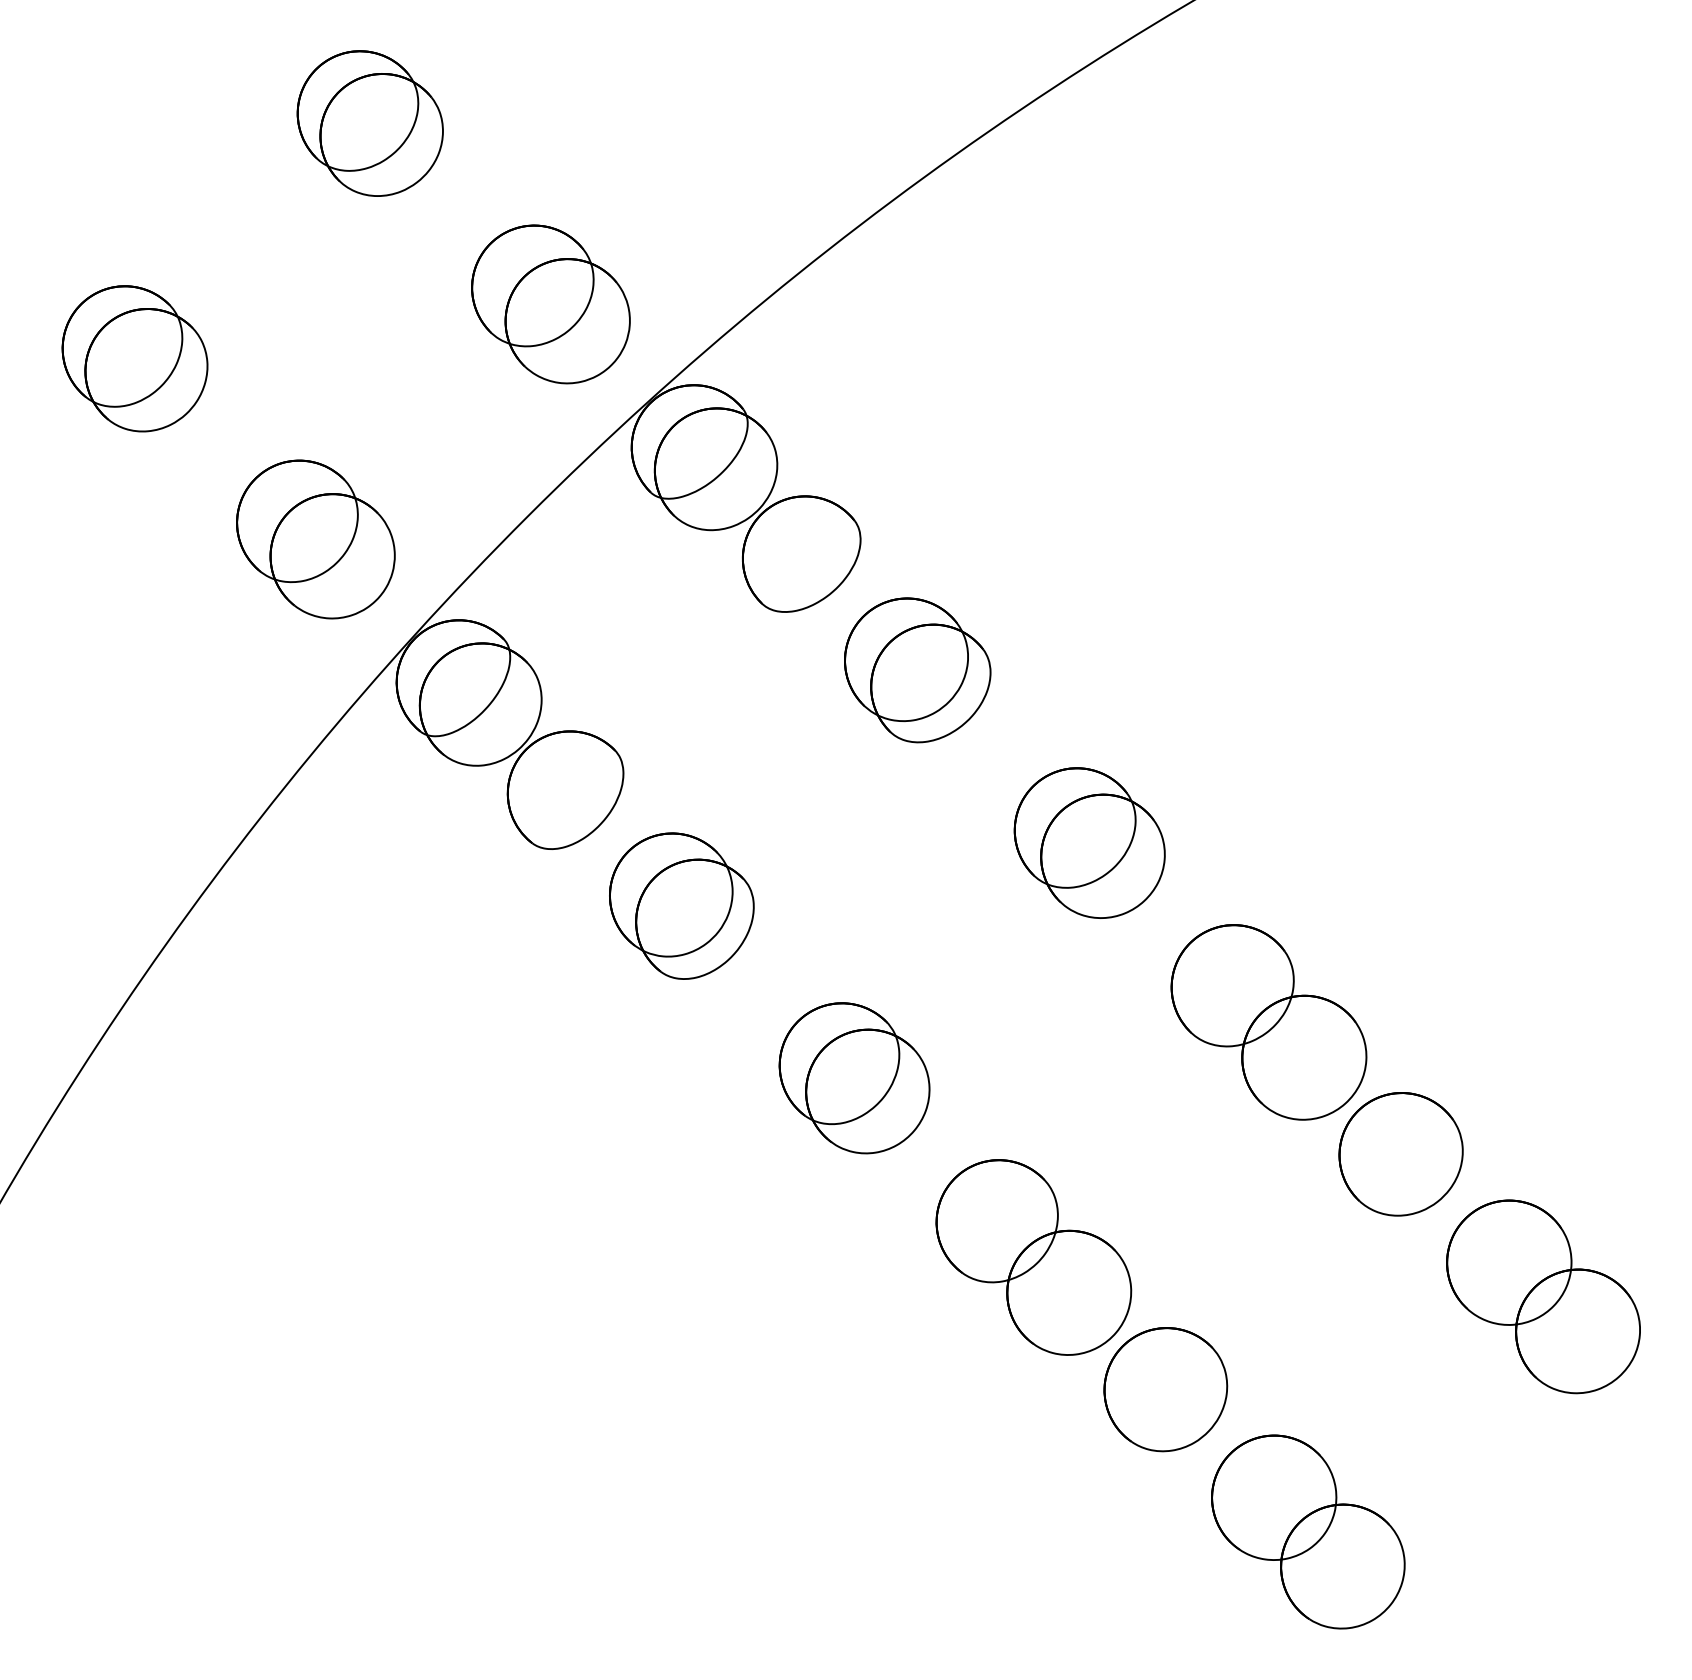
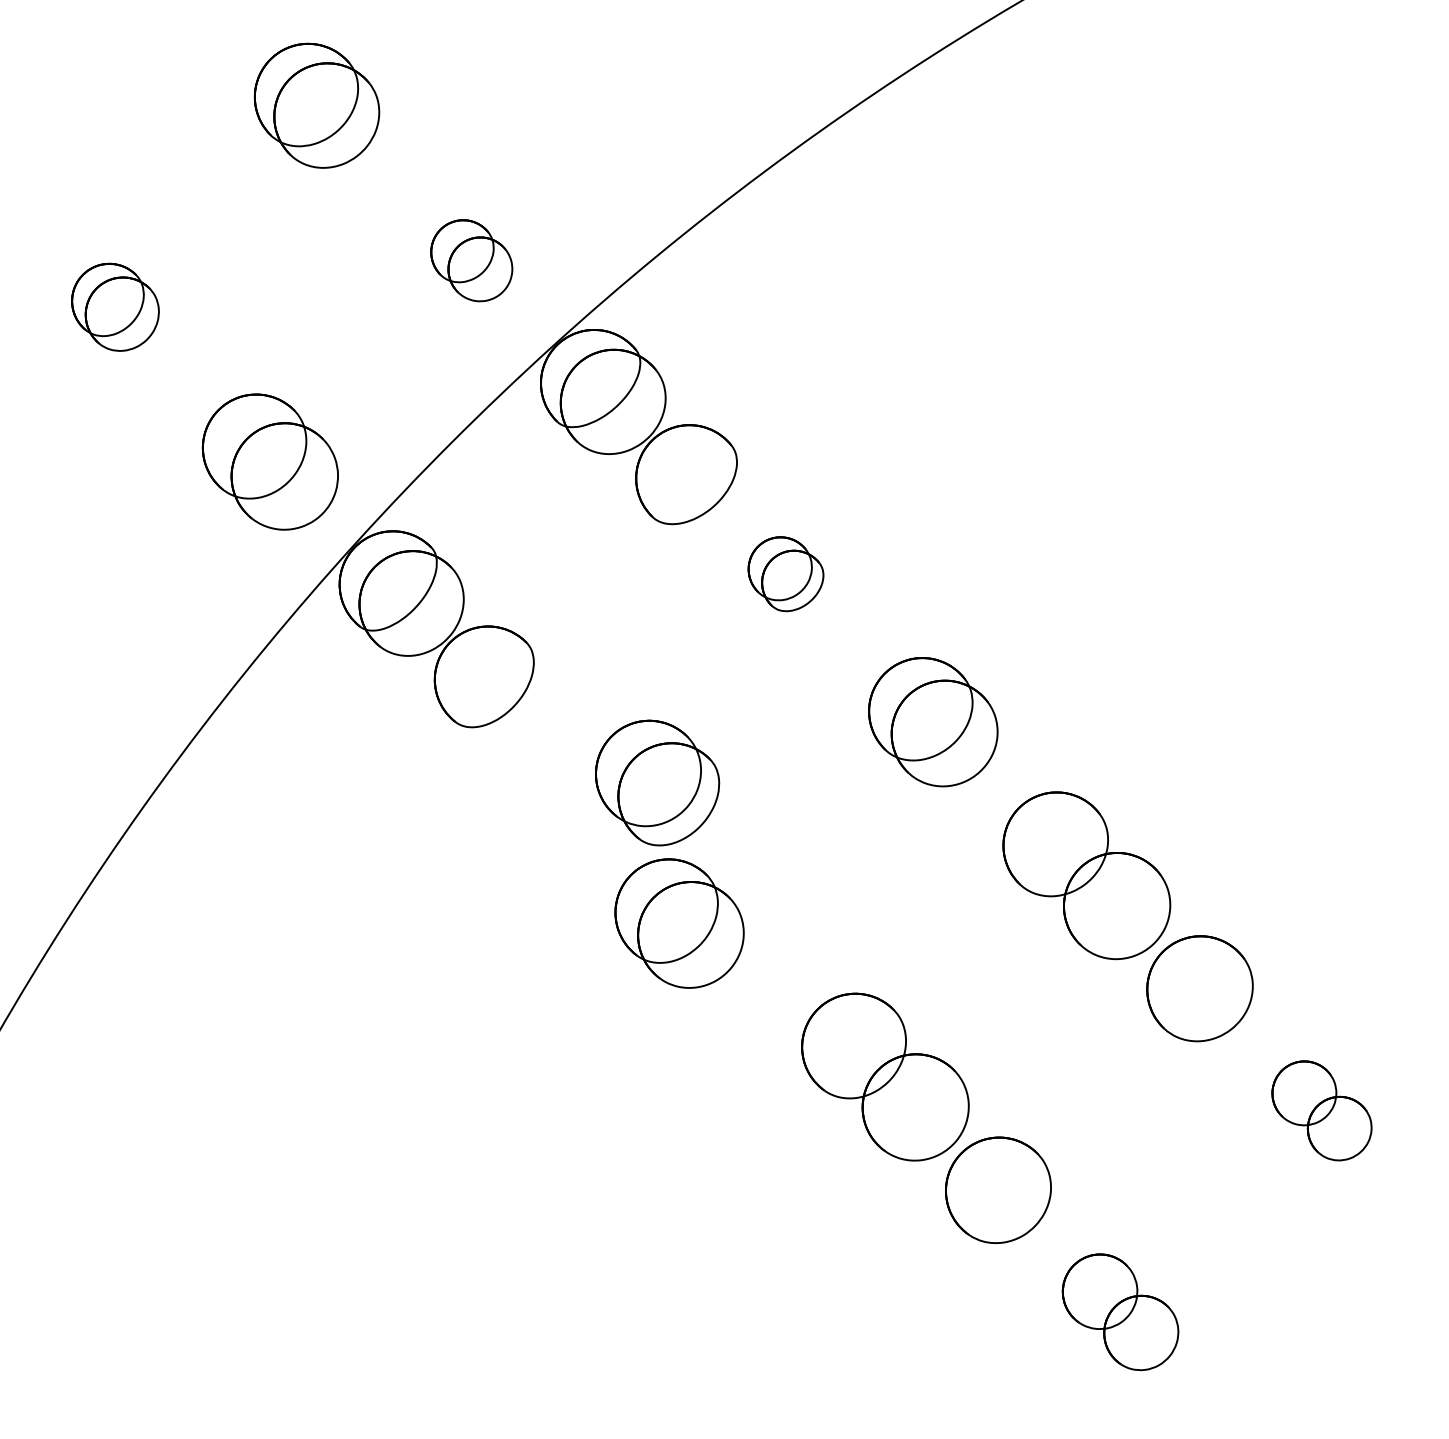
part: (550, 304) -> (471, 260), size x0.6
part: (134, 358) -> (115, 307), size x0.7
part: (917, 670) -> (785, 574), size x0.6
part: (681, 905) -> (657, 782), moved
part: (854, 1078) -> (679, 923), moved
part: (1543, 1296) -> (1321, 1110), size x0.6
part: (1308, 1531) -> (1120, 1311), size x0.7

